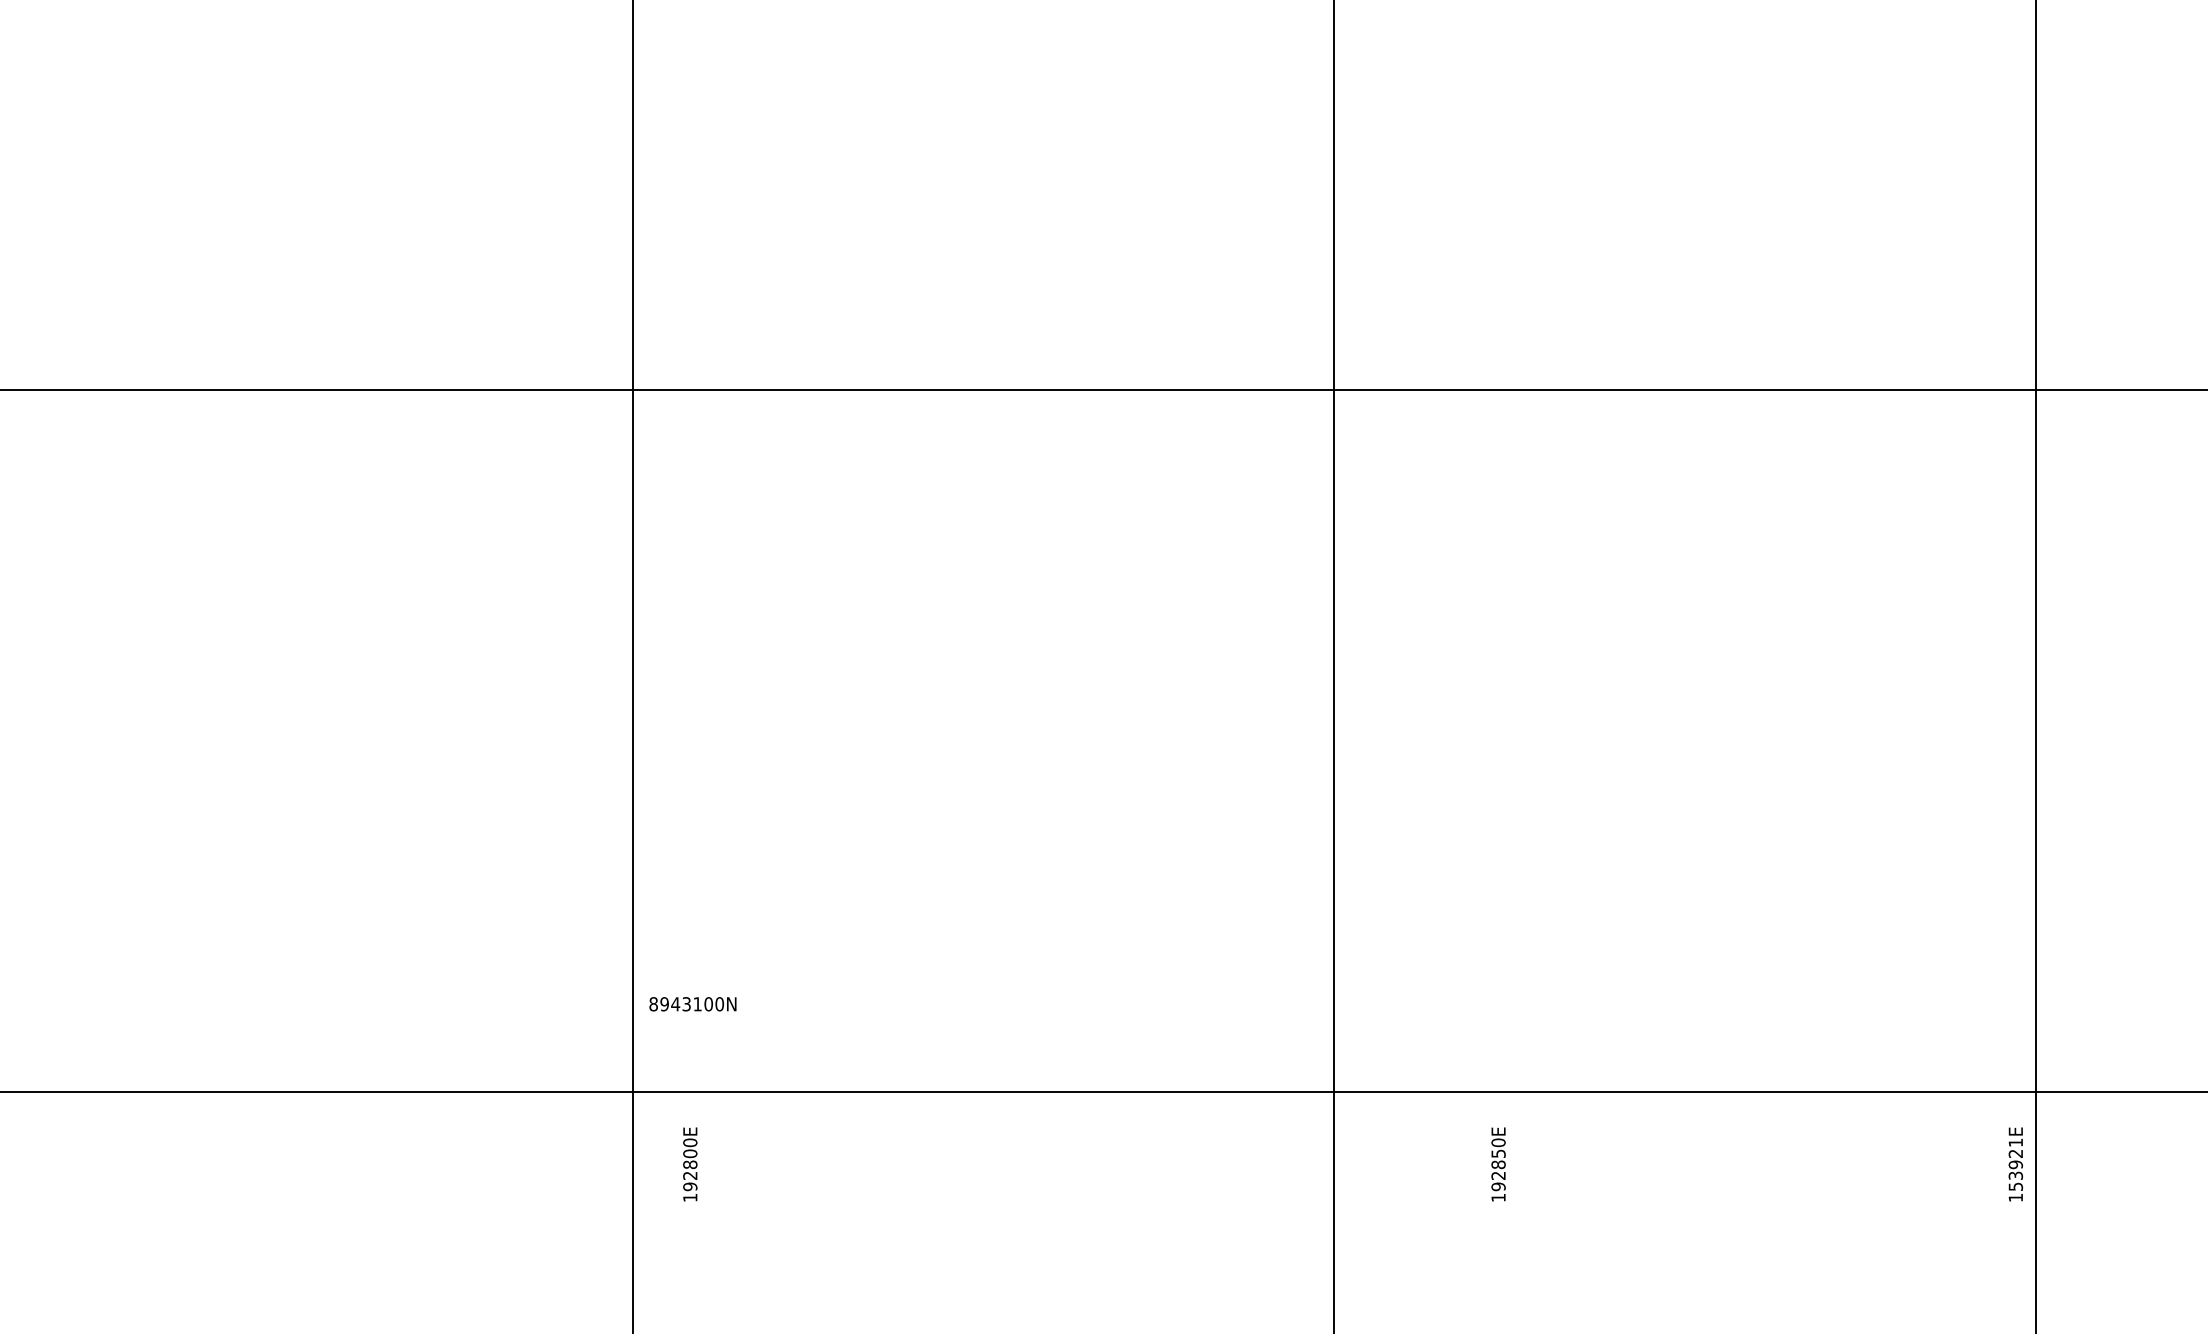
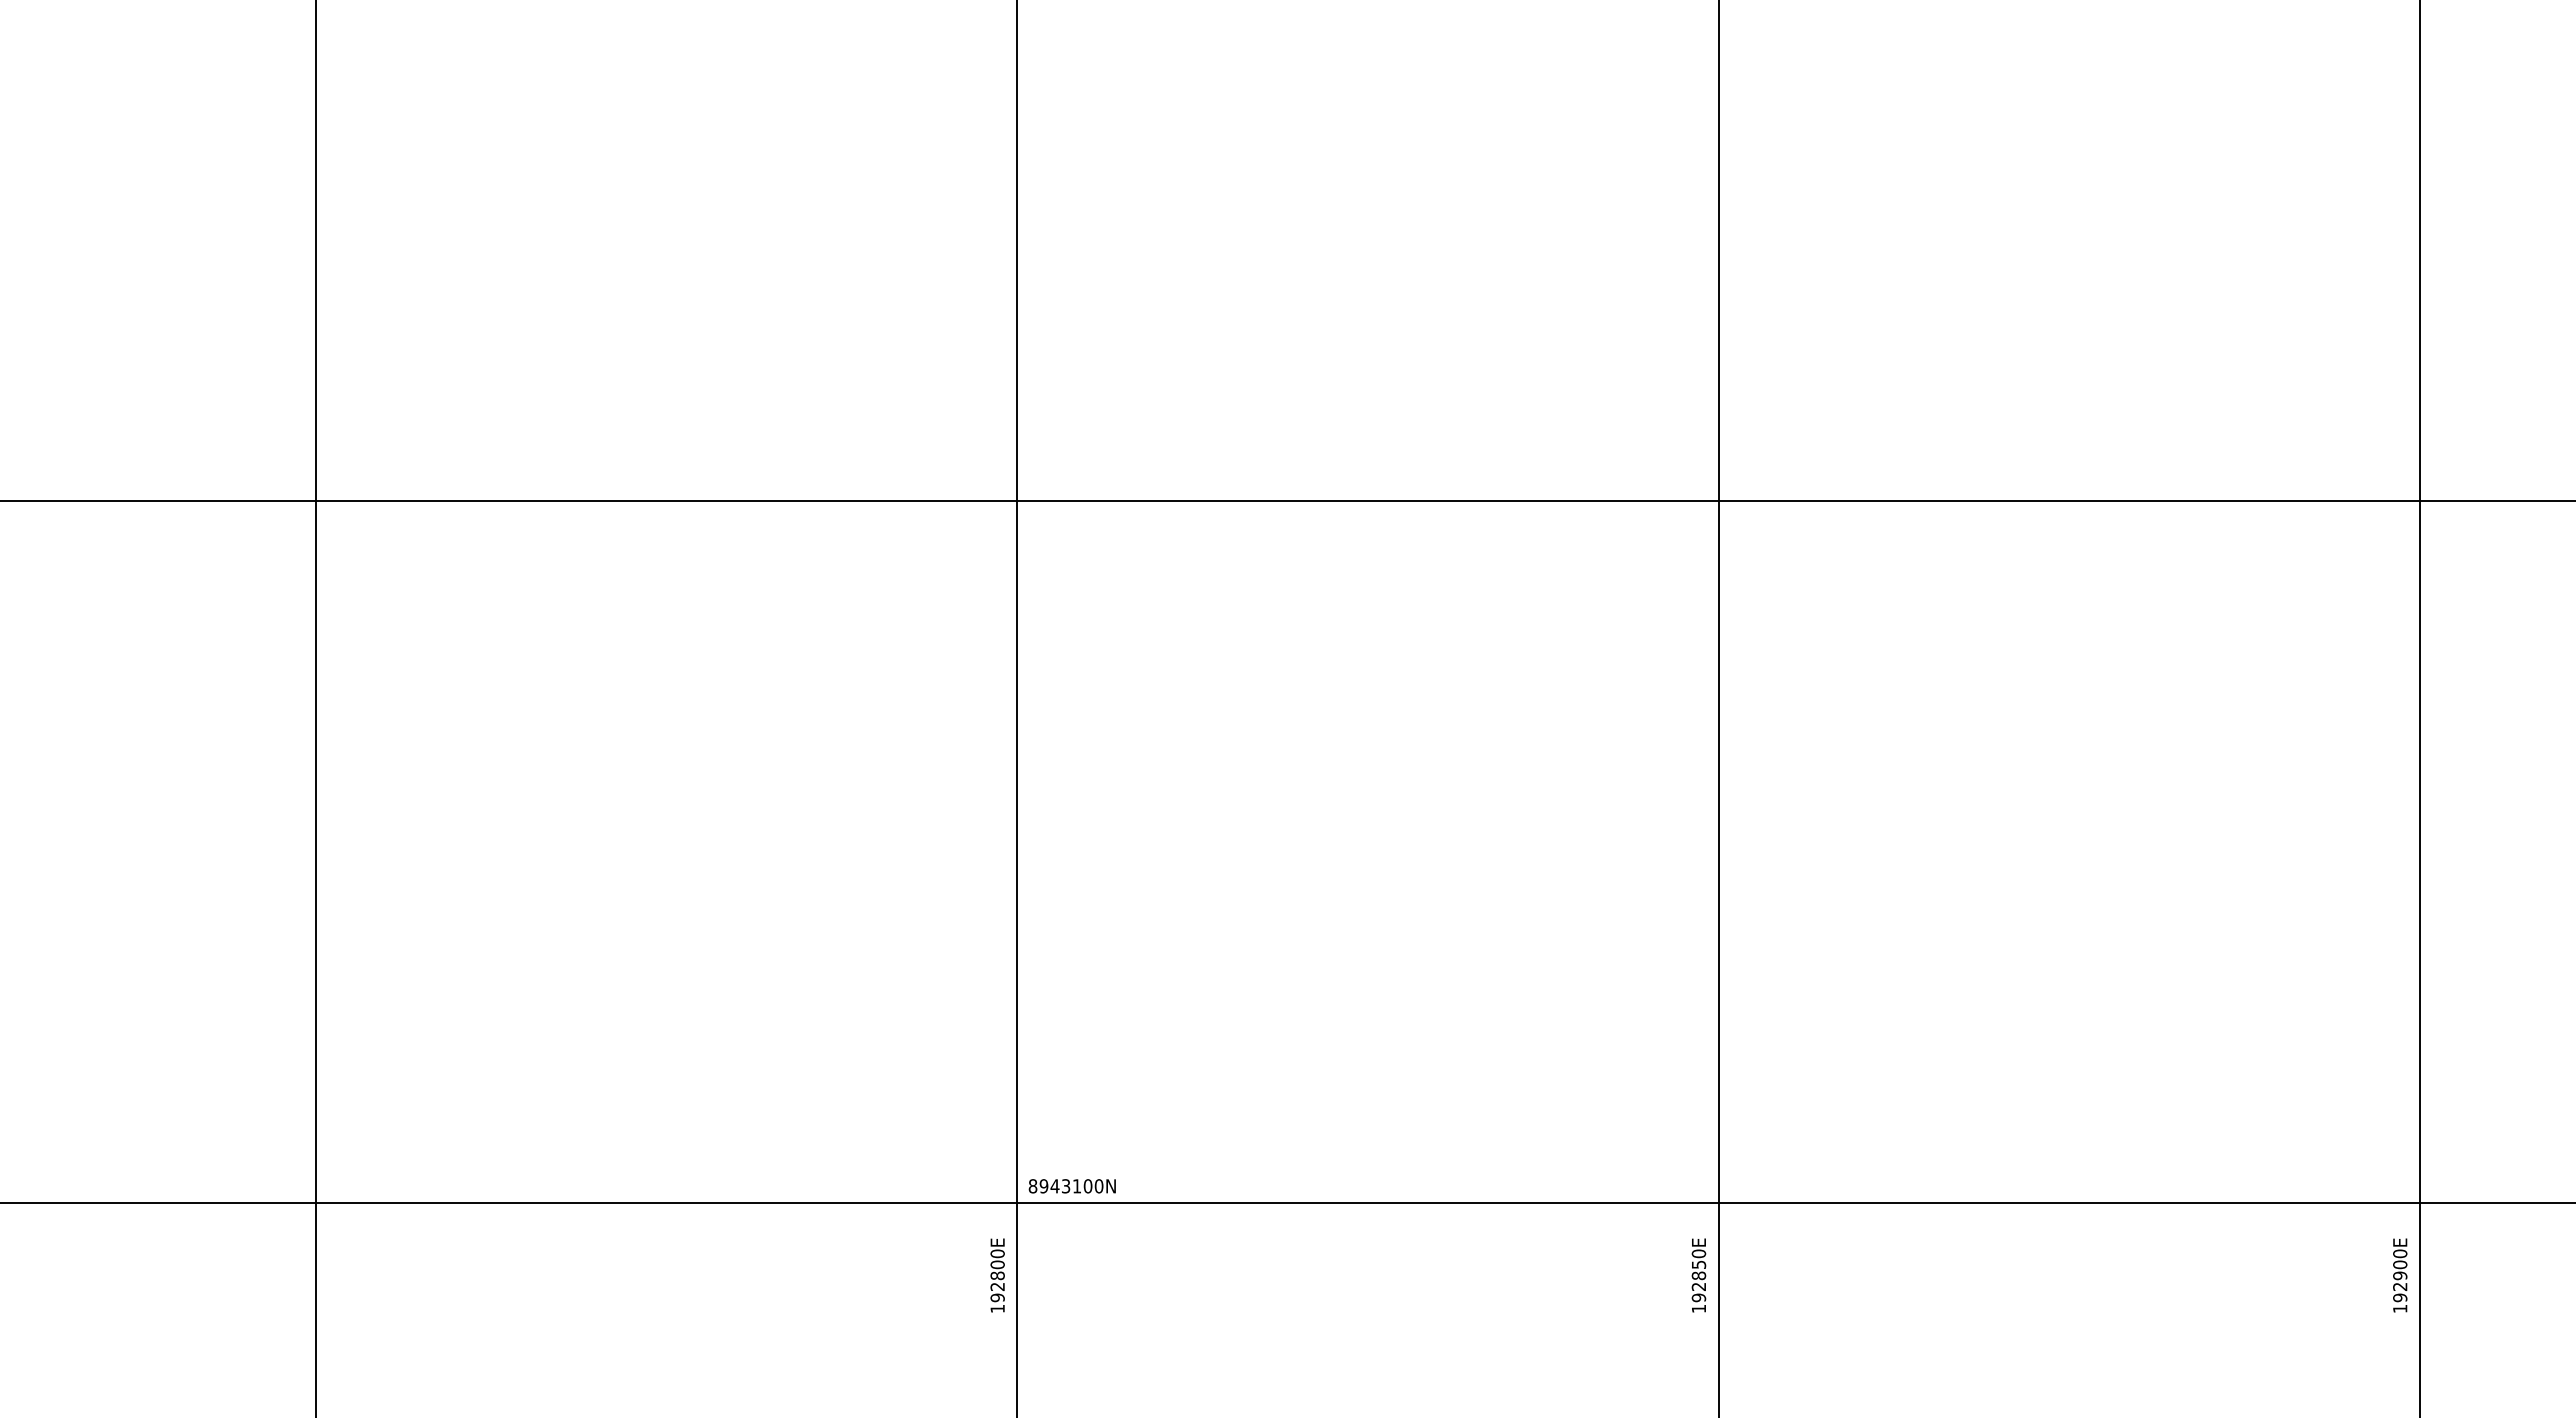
text: (692, 1004) -> (1071, 1186), moved
text: (690, 1164) -> (997, 1275), moved
text: (1498, 1164) -> (1698, 1275), moved
text: (2016, 1164) -> (2400, 1275), 153921E -> 192900E

